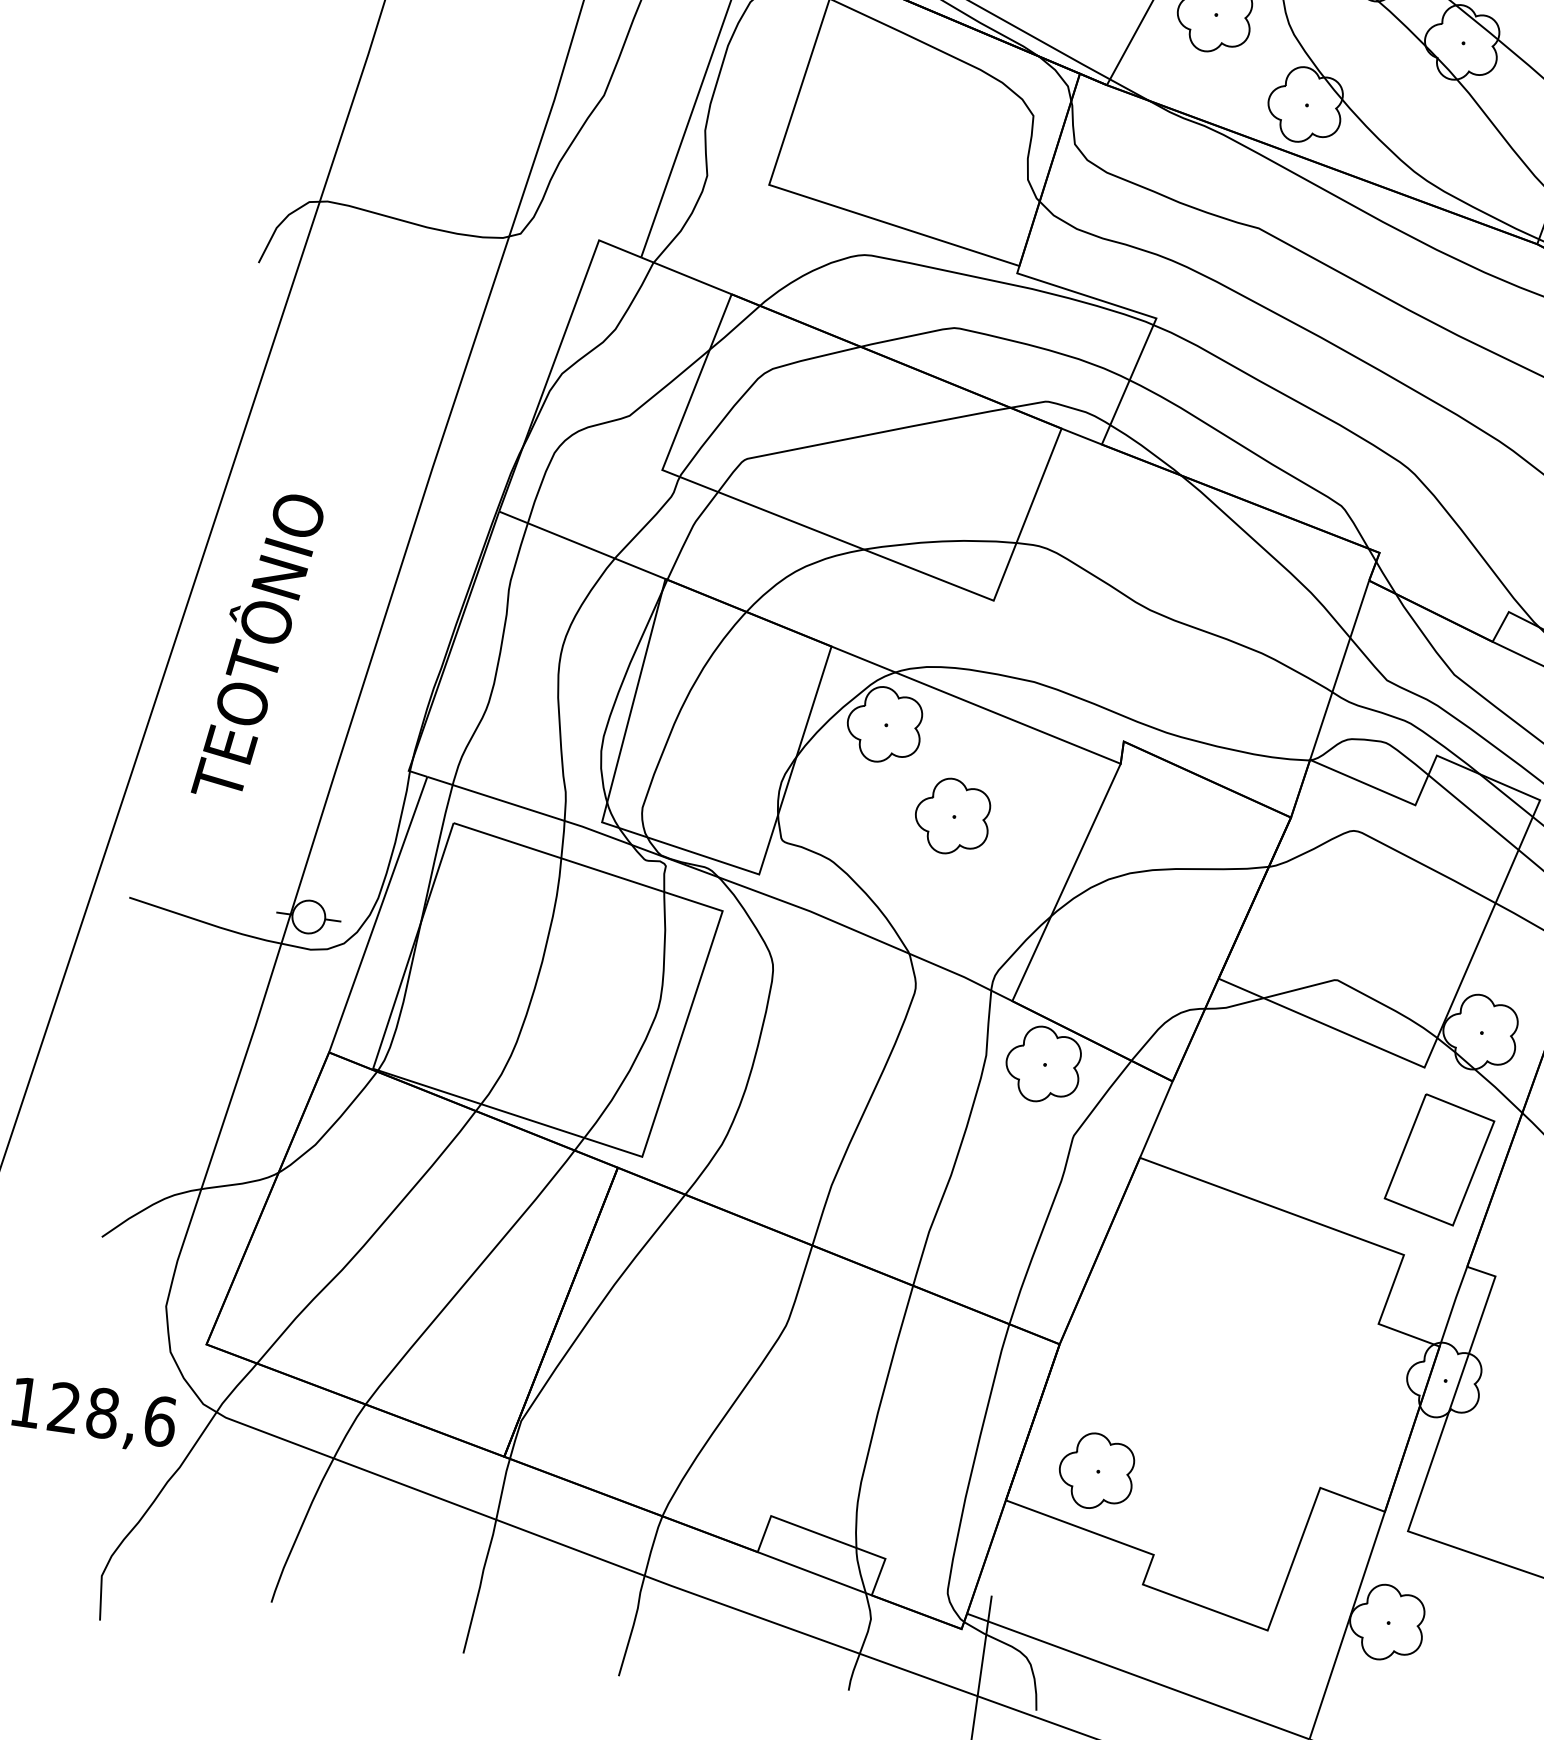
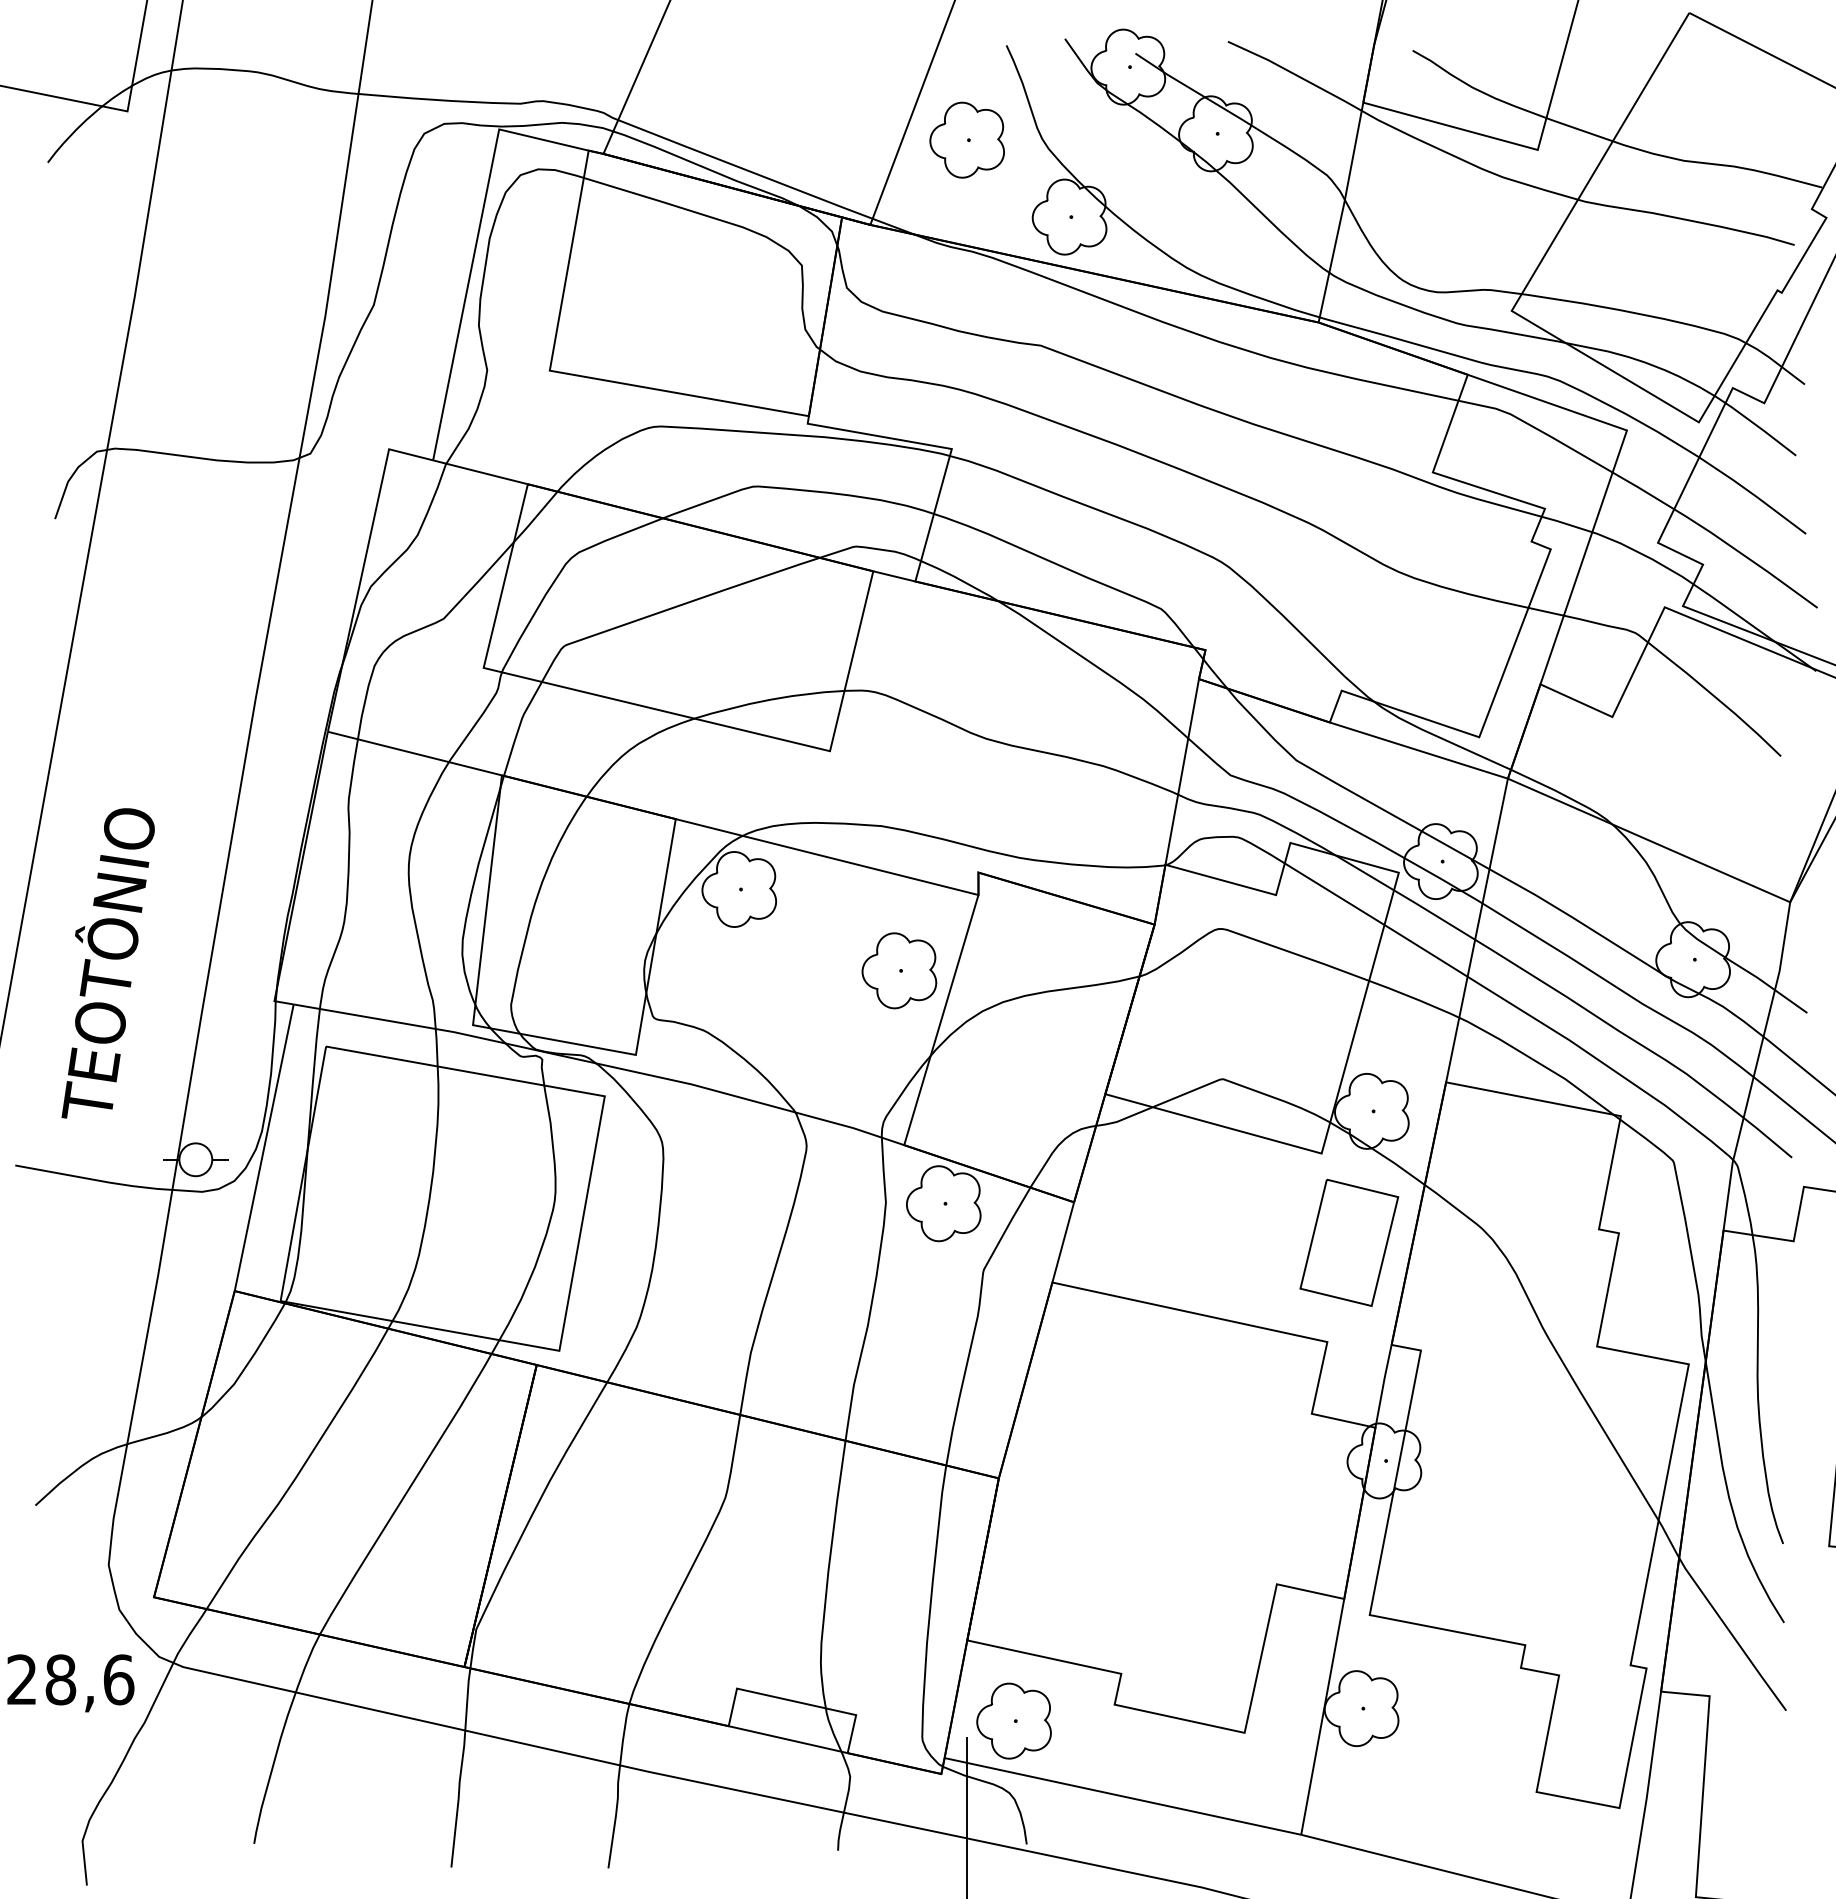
text: (257, 646) -> (107, 963), moved
part: (952, 816) -> (899, 970), moved
part: (1096, 1470) -> (1013, 1720), moved

